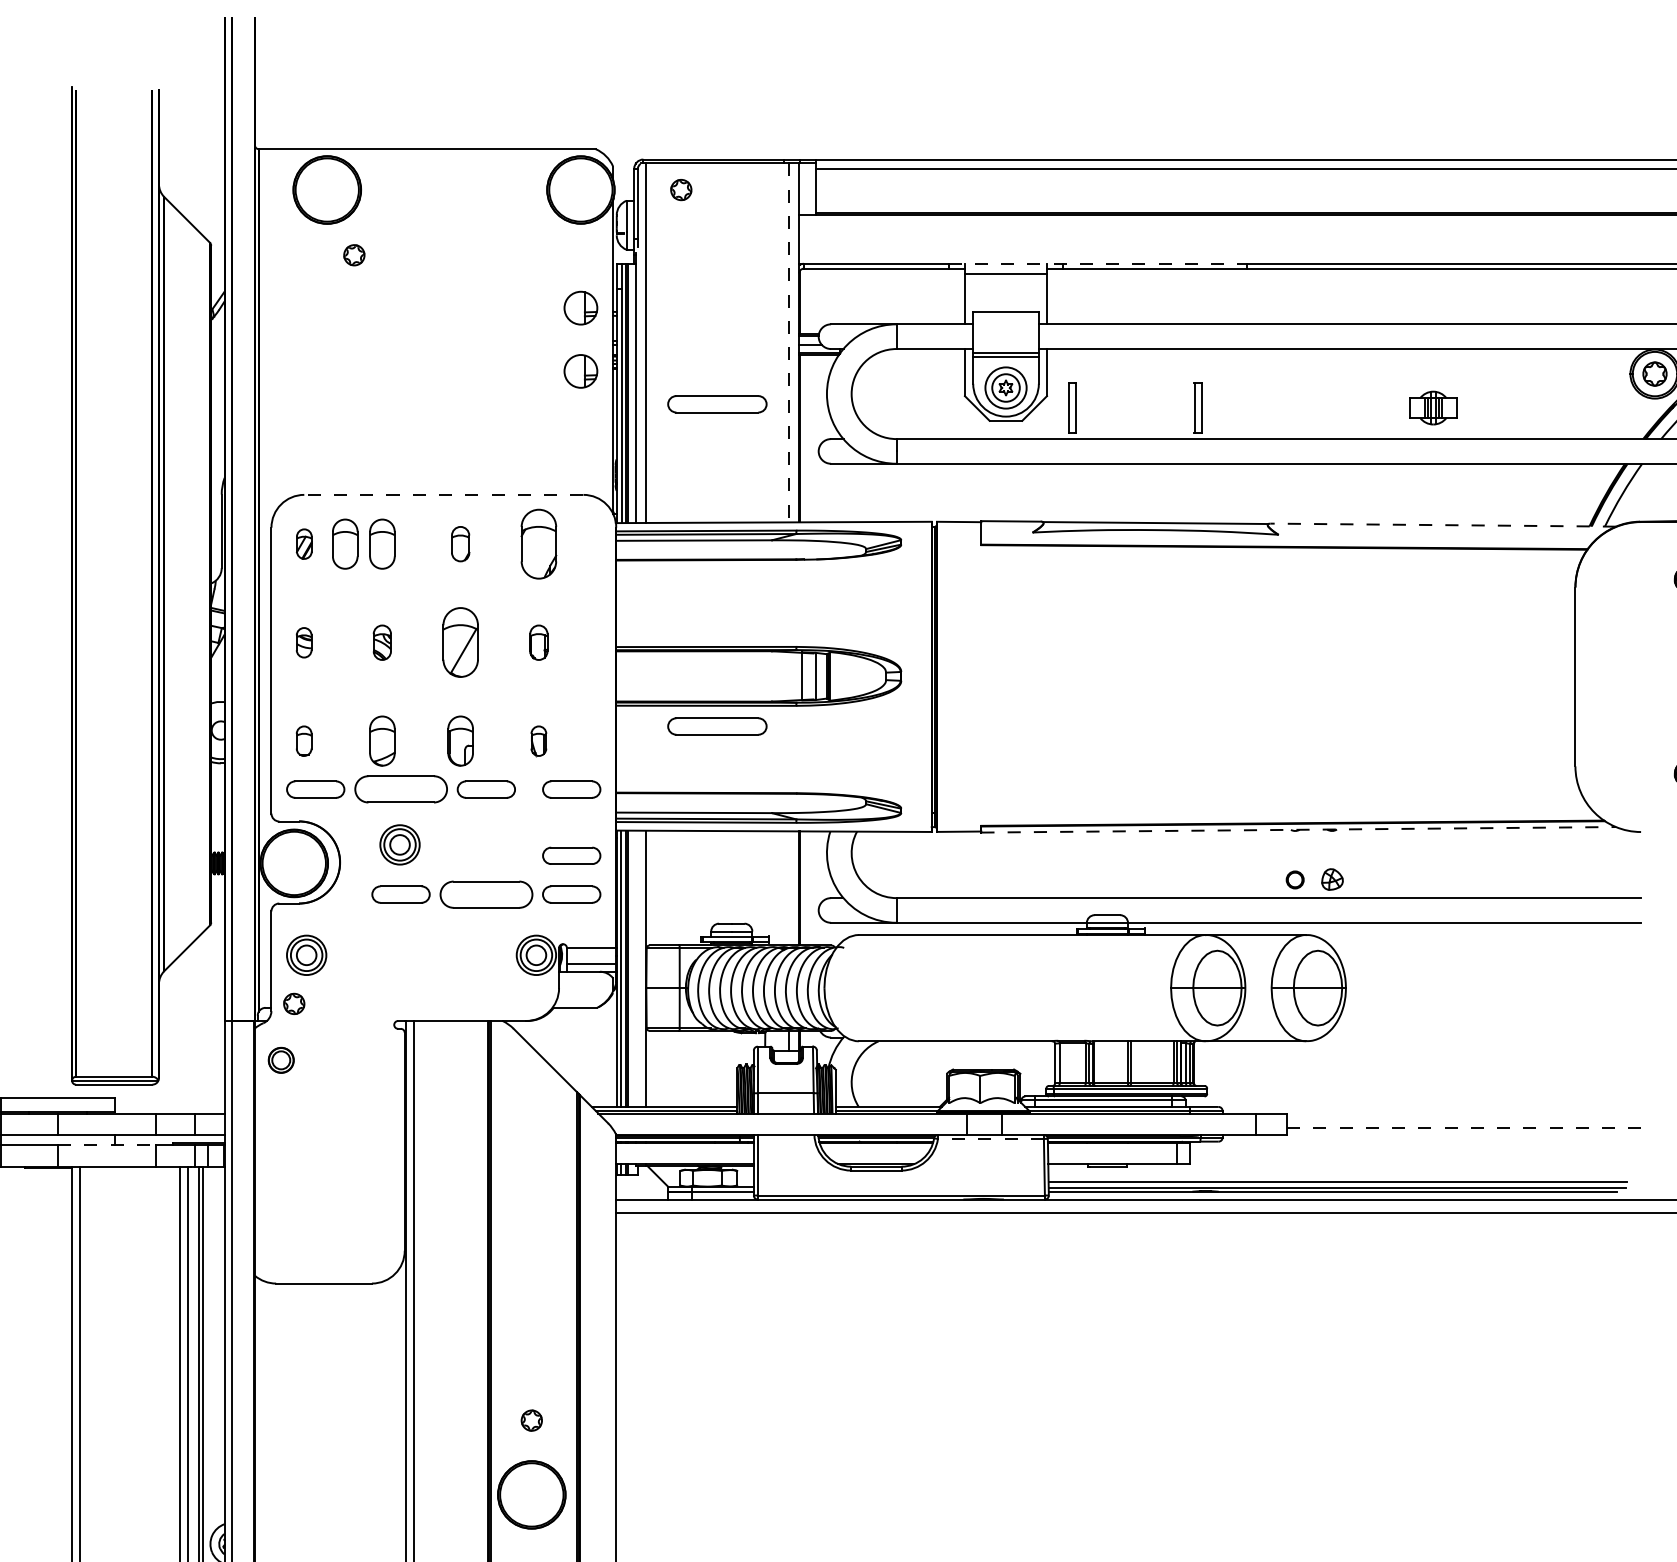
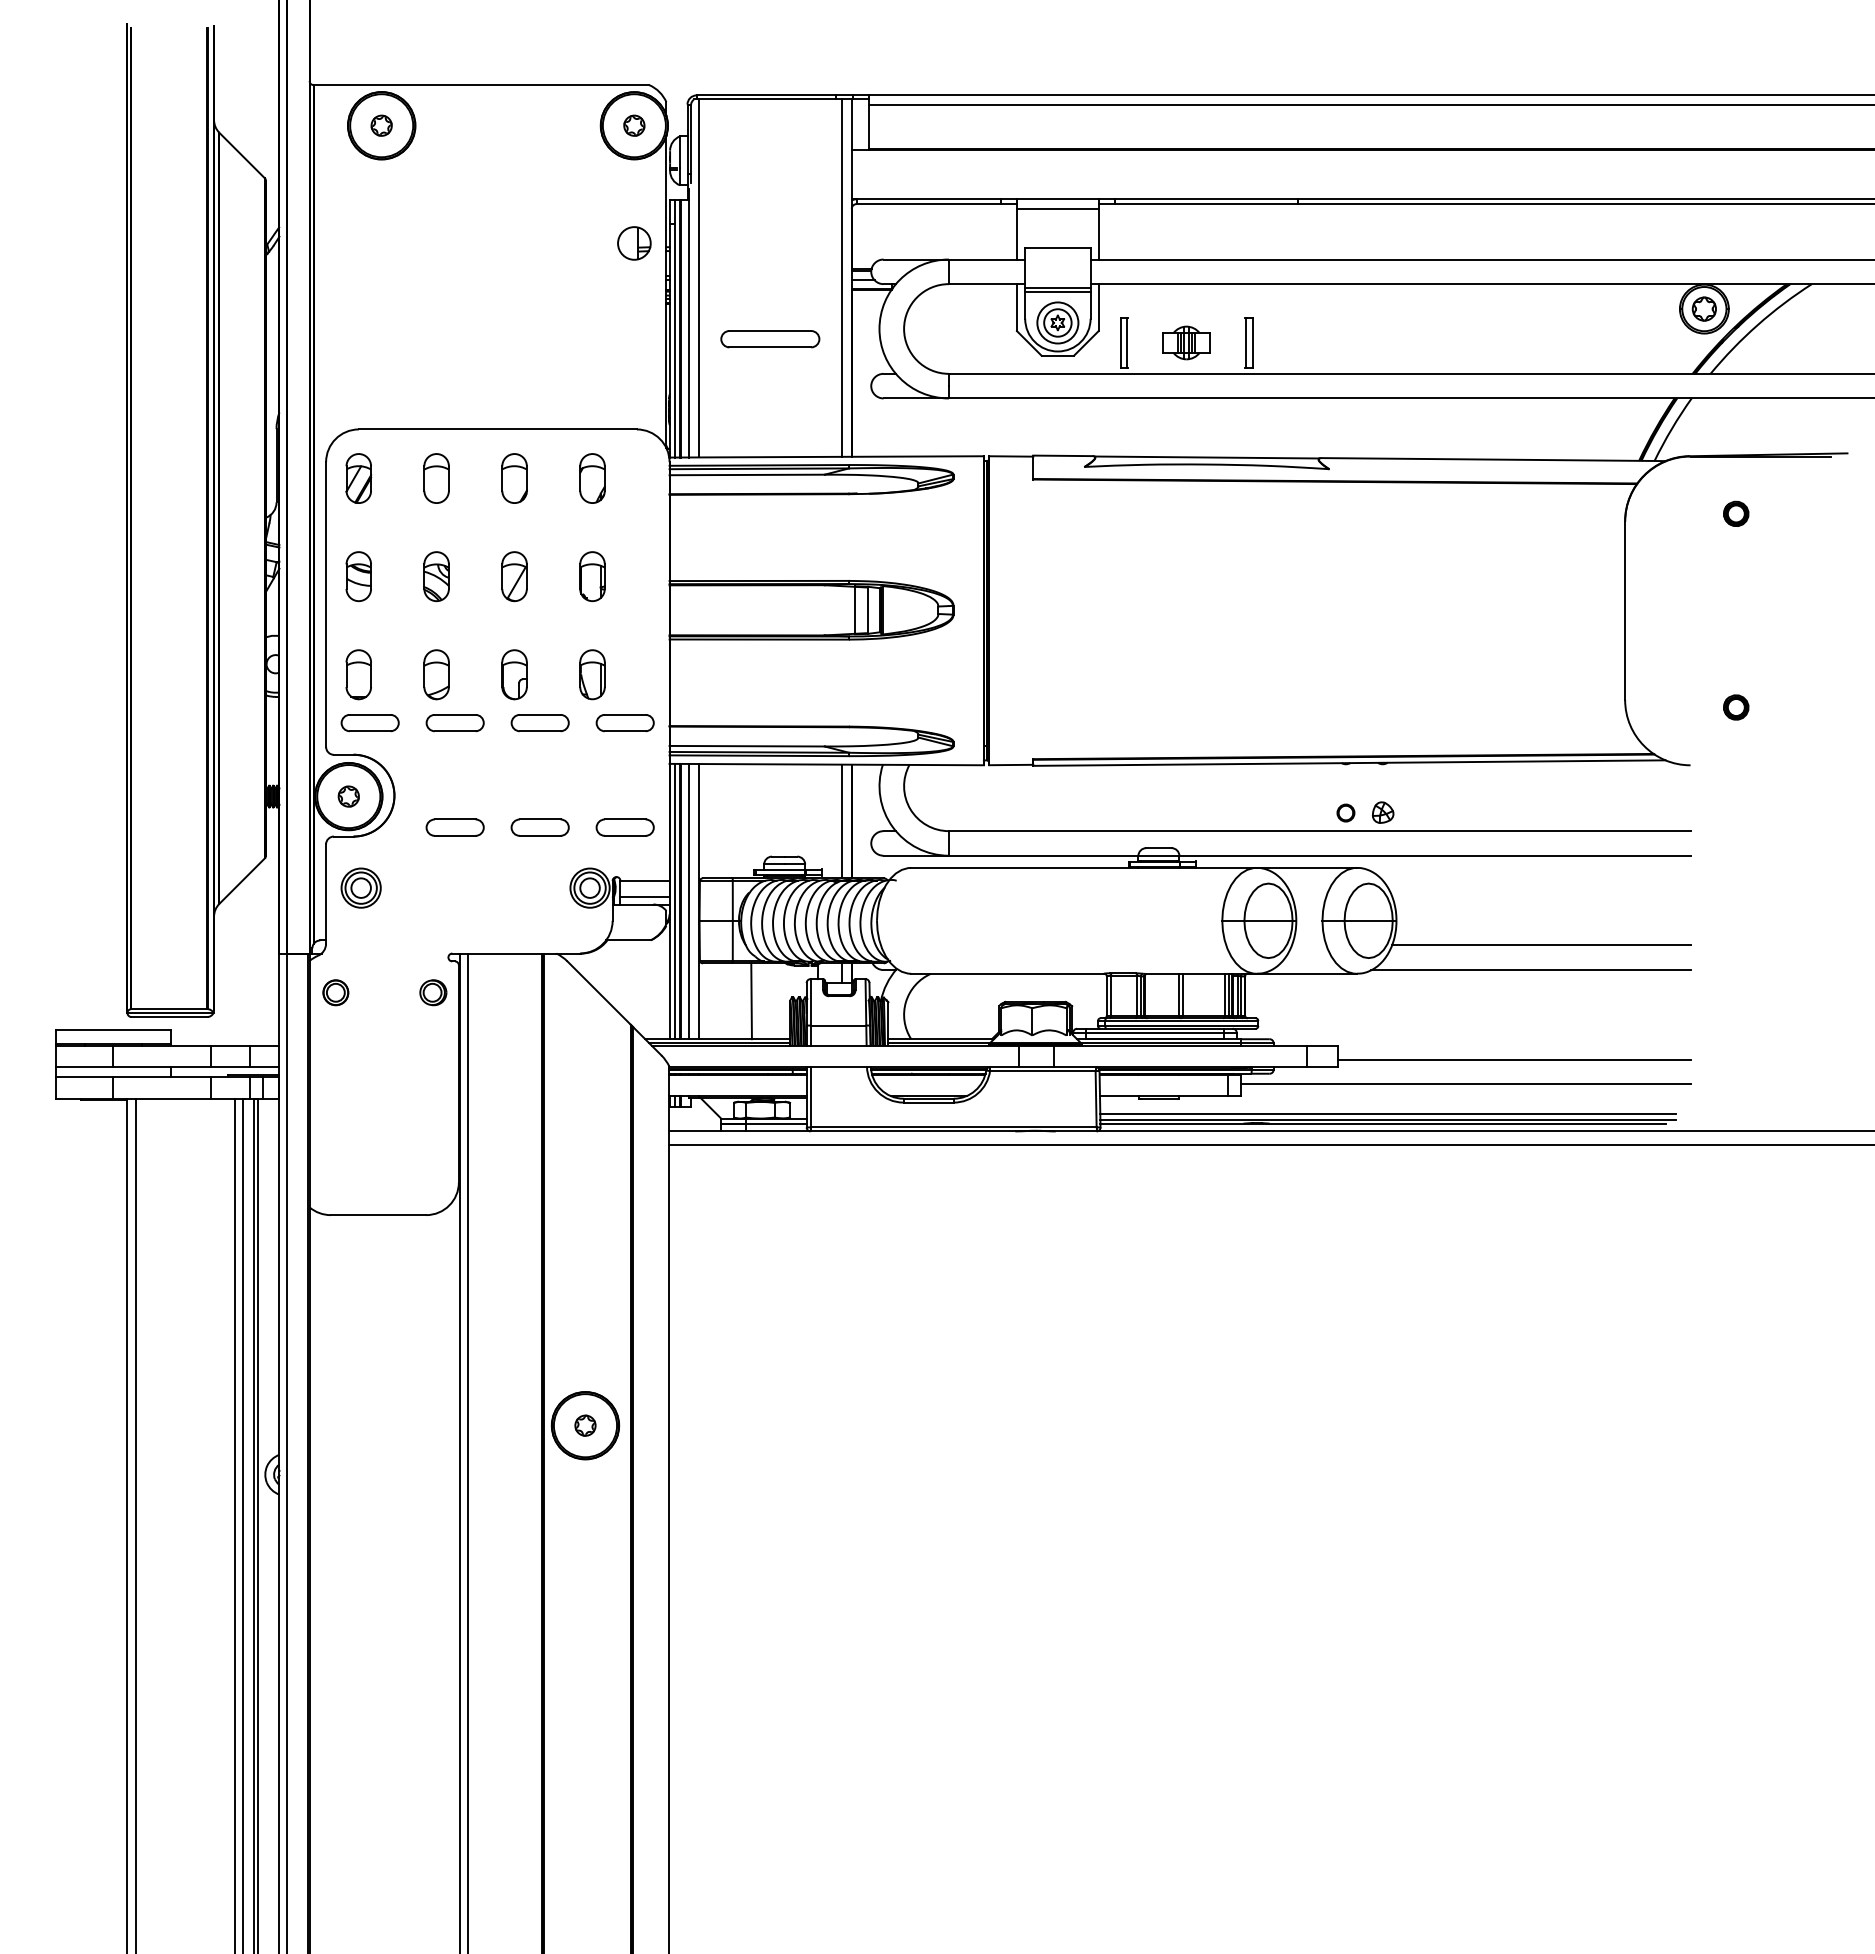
part: (681, 189) -> (634, 125), moved
part: (354, 255) -> (381, 125), moved
line: (1097, 264) -> (1149, 199), dashed -> solid
line: (789, 342) -> (842, 277), dashed -> solid
part: (581, 371) -> (634, 306), removed
part: (1433, 407) -> (1186, 342), moved
line: (443, 494) -> (497, 429), dashed -> solid
line: (1442, 525) -> (1492, 459), dashed -> solid
part: (303, 544) -> (358, 478), size x1.67
part: (345, 544) -> (399, 478), removed
part: (460, 544) -> (514, 478), size x1.43
part: (538, 544) -> (592, 478), size x0.71
part: (303, 642) -> (358, 576), size x1.67
part: (382, 642) -> (436, 576), size x1.43
part: (460, 642) -> (514, 576), size x0.71
part: (538, 642) -> (592, 576), size x1.43
part: (717, 726) -> (770, 660), removed
part: (303, 740) -> (358, 674), size x1.67
part: (538, 740) -> (592, 674), size x1.67
part: (400, 790) -> (454, 723), size x0.62
line: (1298, 830) -> (1349, 763), dashed -> solid
part: (399, 844) -> (453, 777), removed
part: (570, 856) -> (624, 789), removed
line: (789, 888) -> (842, 821), added
part: (485, 894) -> (539, 827), size x0.62
line: (636, 968) -> (689, 901), added
part: (293, 1003) -> (348, 796), moved
line: (1490, 1012) -> (1540, 945), added
line: (1480, 1037) -> (1530, 970), added
part: (379, 1060) -> (433, 992), added
line: (698, 1069) -> (751, 1001), added
line: (1463, 1127) -> (1513, 1059), dashed -> solid
line: (990, 1139) -> (1042, 1071), dashed -> solid
line: (107, 1145) -> (162, 1077), dashed -> solid
line: (1415, 1152) -> (1465, 1084), added
part: (531, 1420) -> (585, 1425), moved

